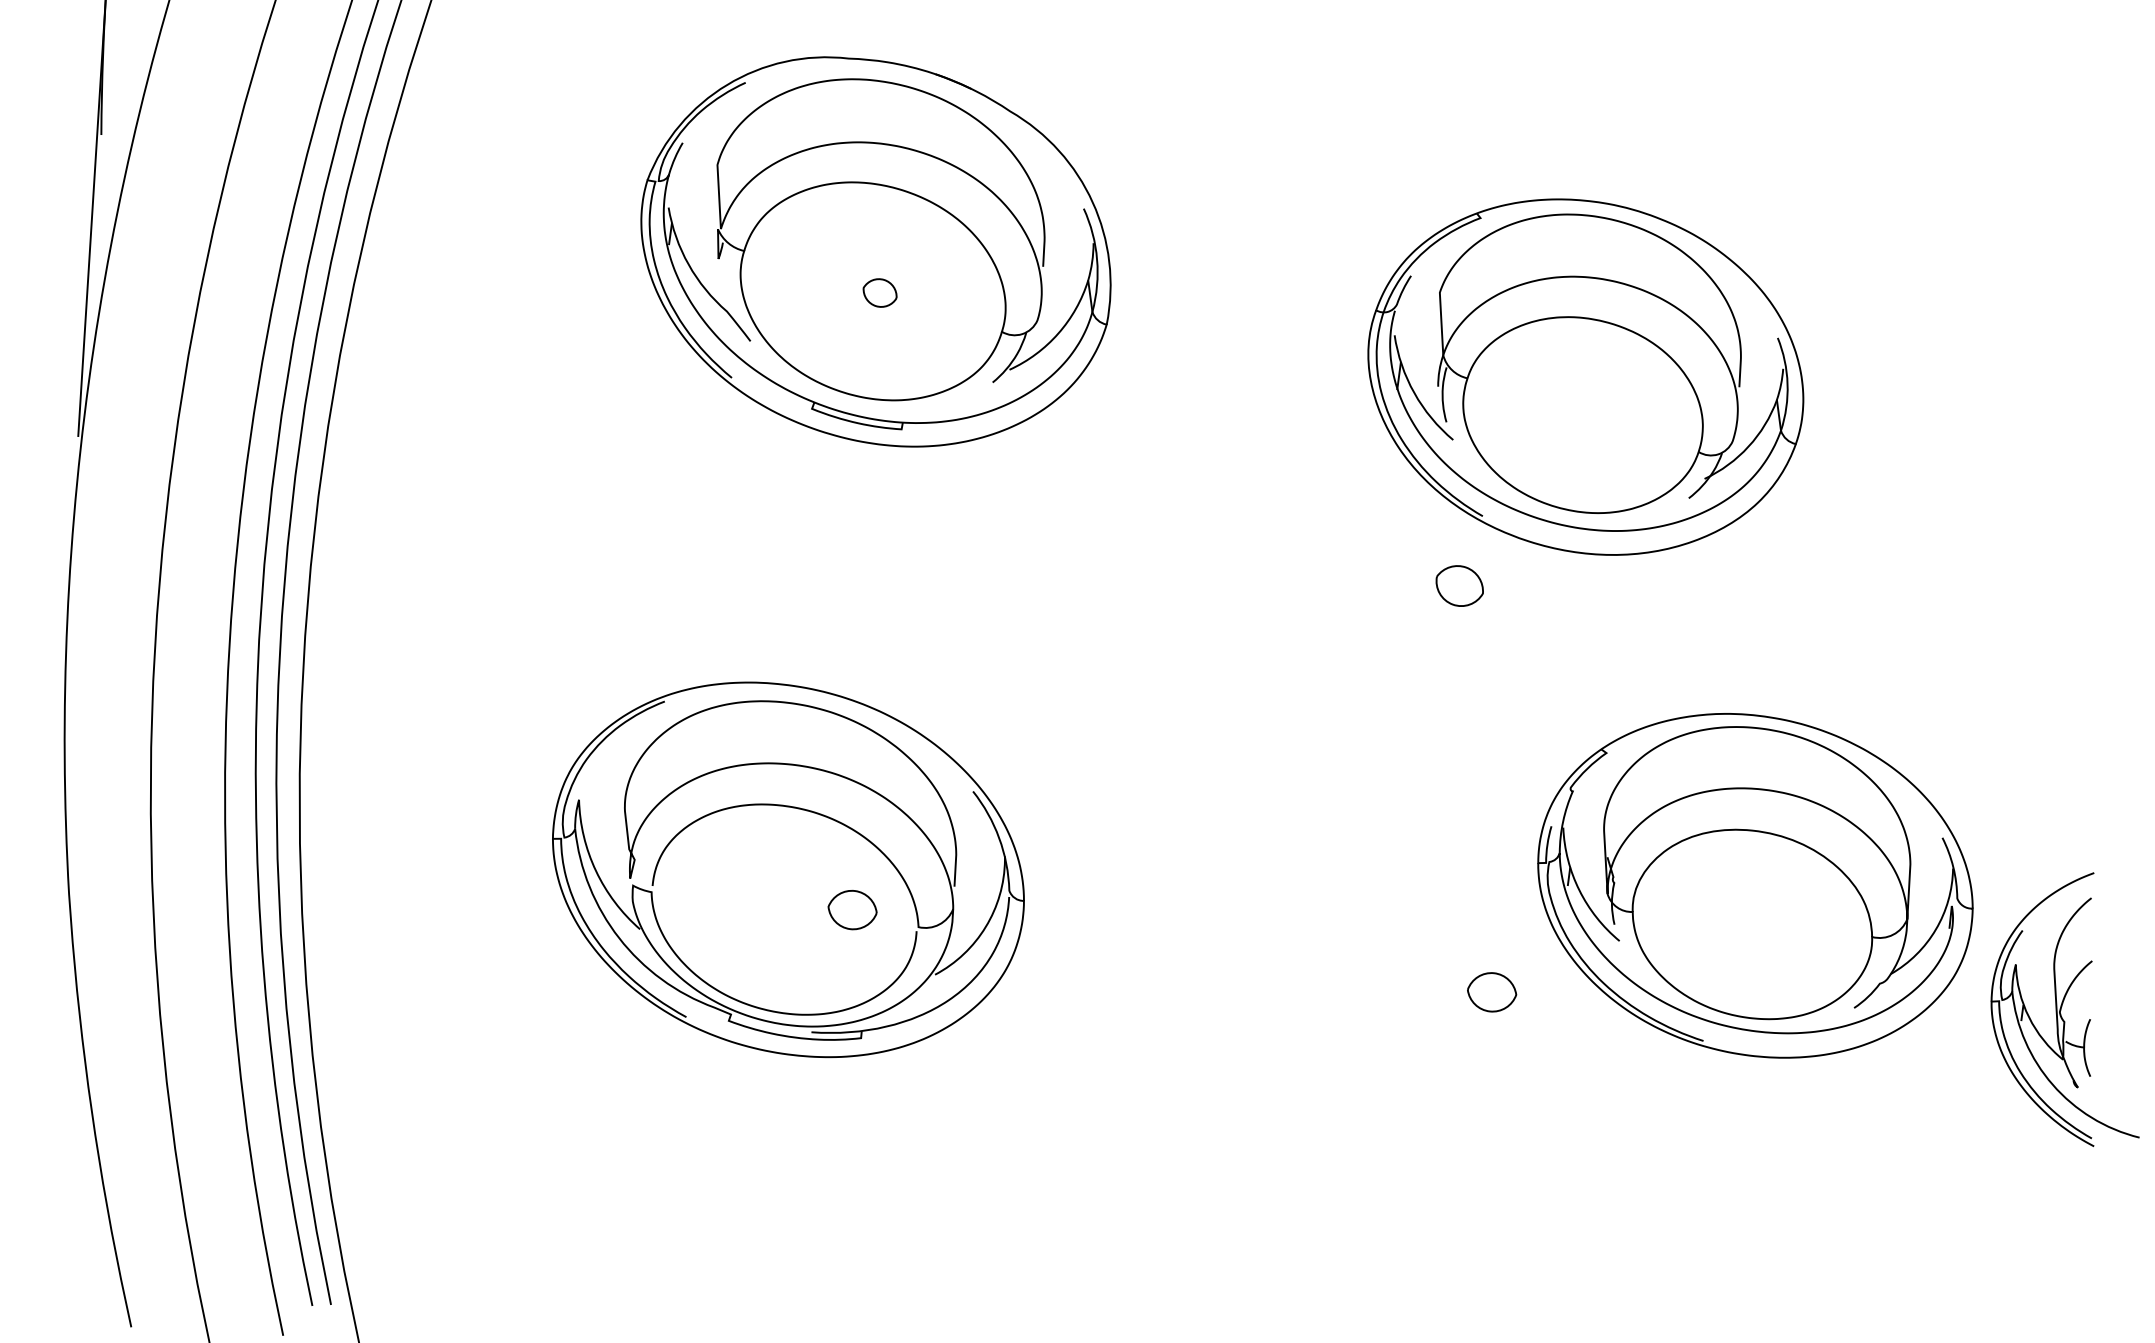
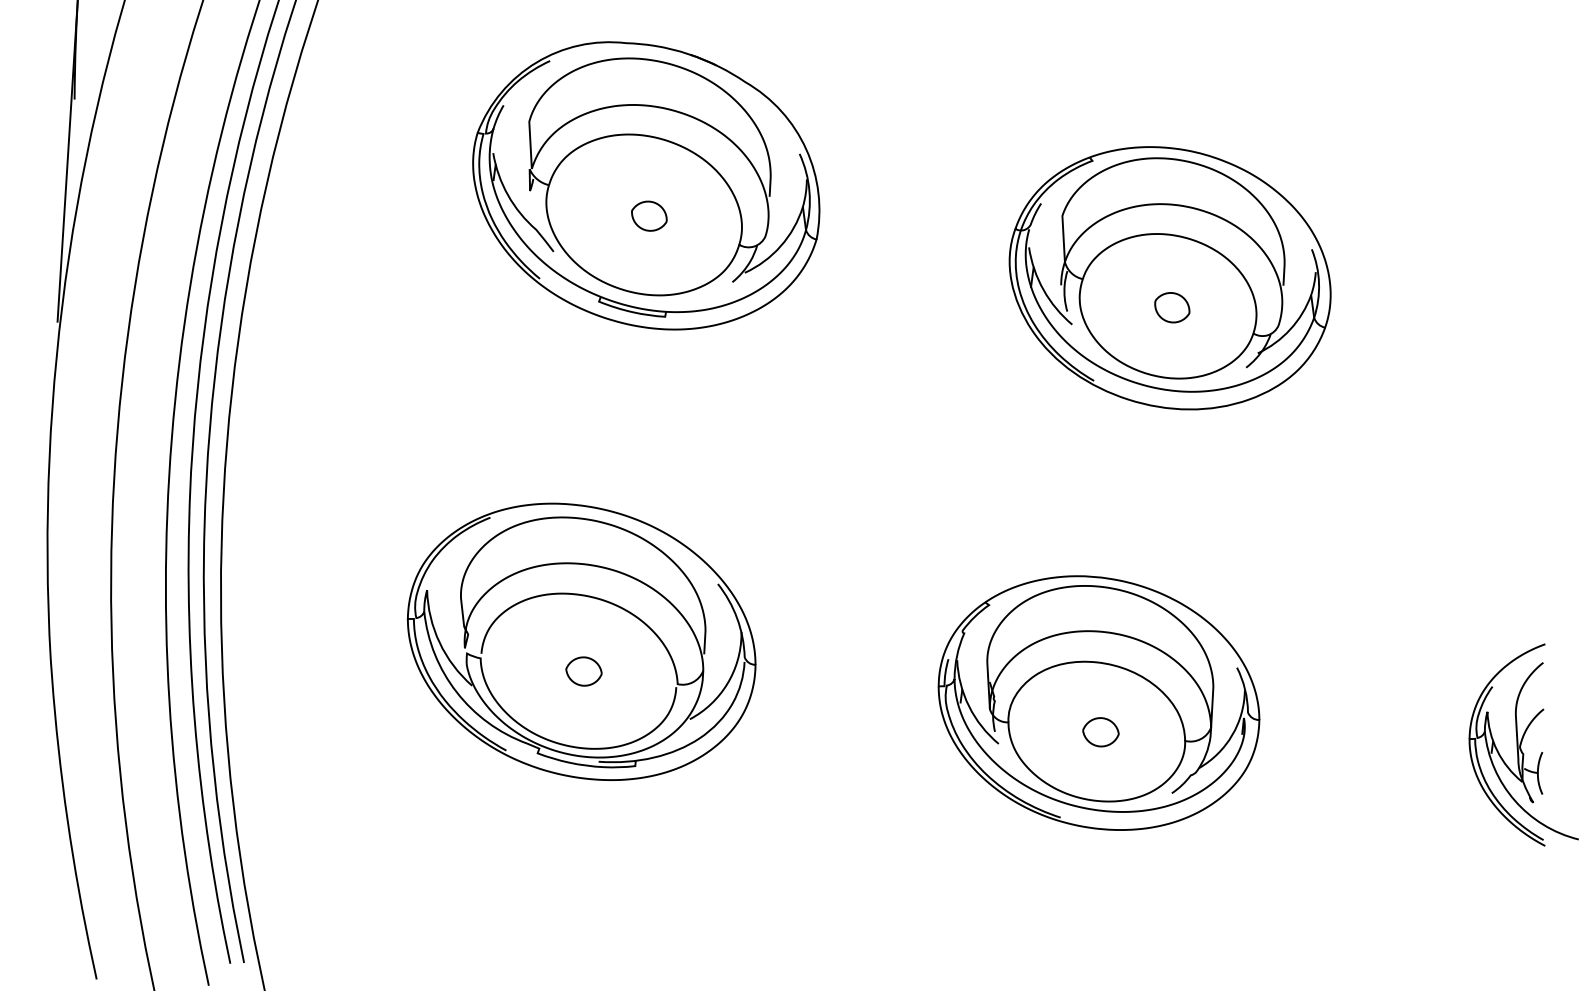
part: (879, 292) -> (648, 215), size x1.43
part: (1459, 585) -> (1172, 307), moved
part: (1755, 885) -> (1099, 702), moved
part: (852, 910) -> (583, 671), moved

